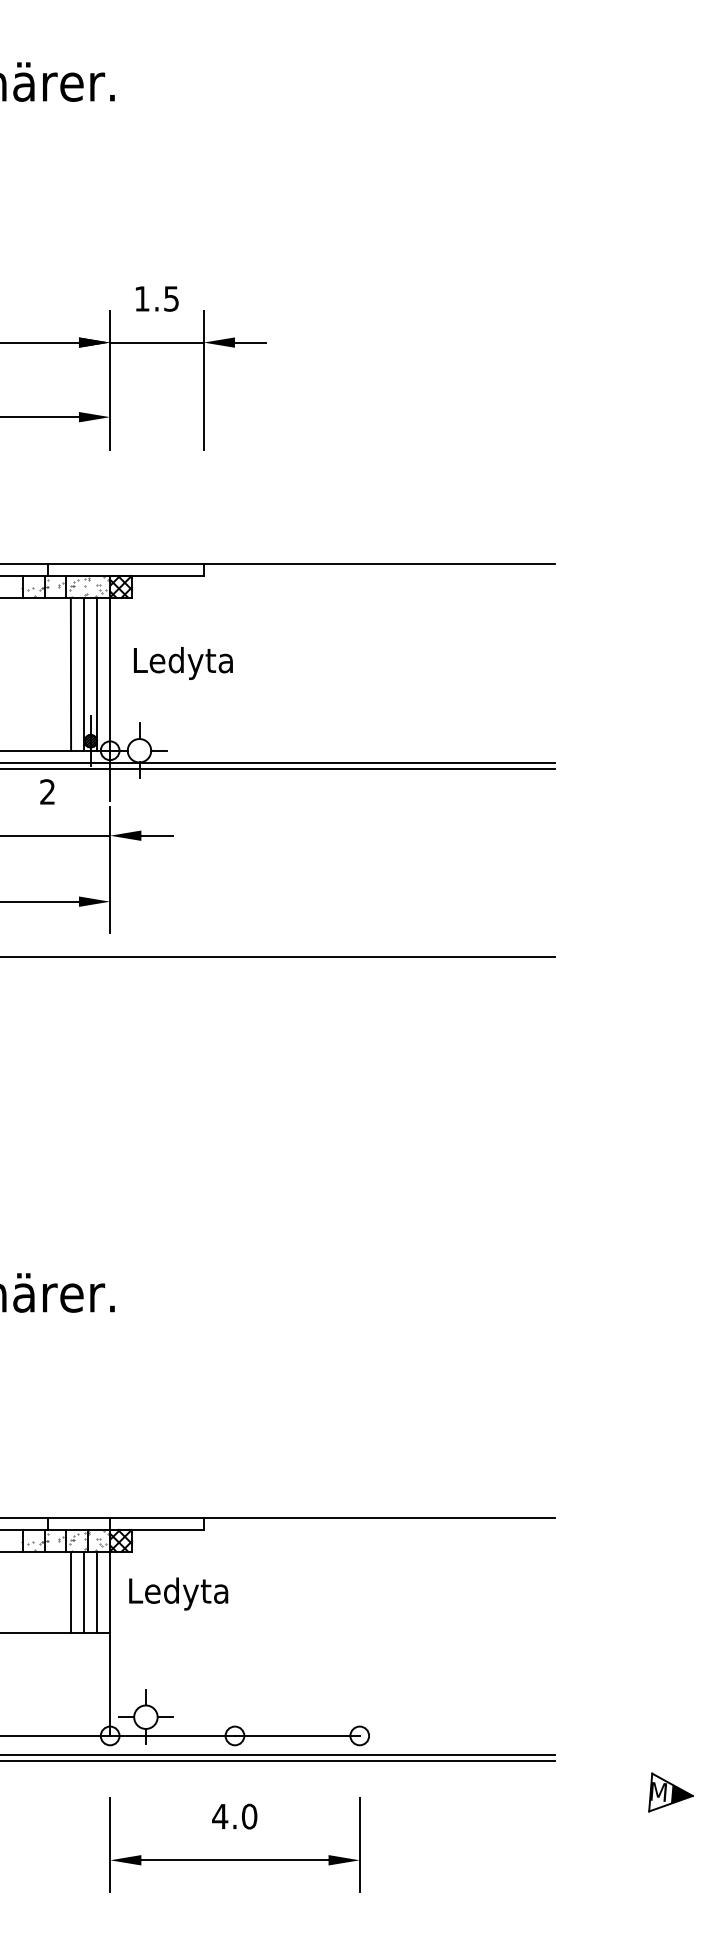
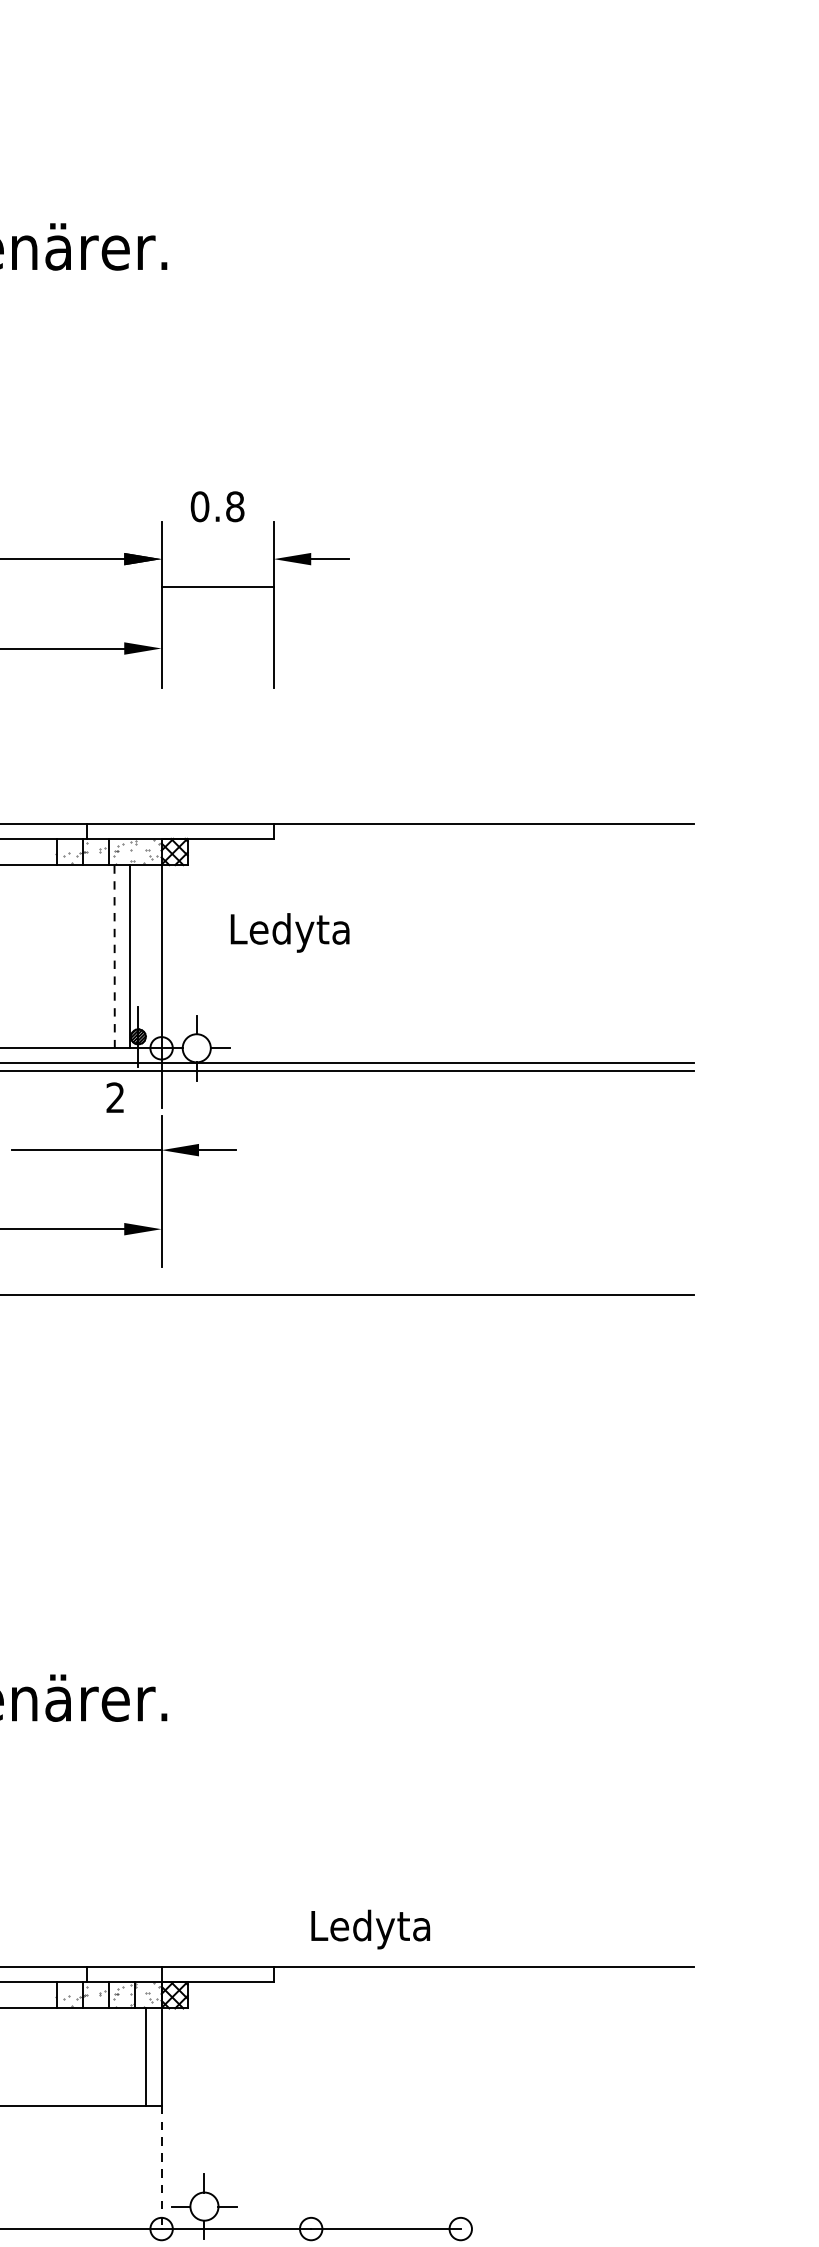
text: (156, 298) -> (217, 506), 1.5 -> 0.8
line: (156, 342) -> (217, 586), moved
text: (183, 663) -> (290, 932), moved
line: (70, 673) -> (114, 955), solid -> dashed
line: (97, 673) -> (146, 955), removed
text: (47, 791) -> (115, 1097), moved
line: (70, 1591) -> (114, 2055), removed
line: (83, 1591) -> (129, 2055), removed
text: (178, 1593) -> (370, 1928), moved
line: (110, 1684) -> (162, 2167), solid -> dashed

